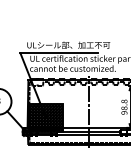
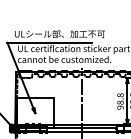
hatch: (45, 117) -> (34, 112), removed

